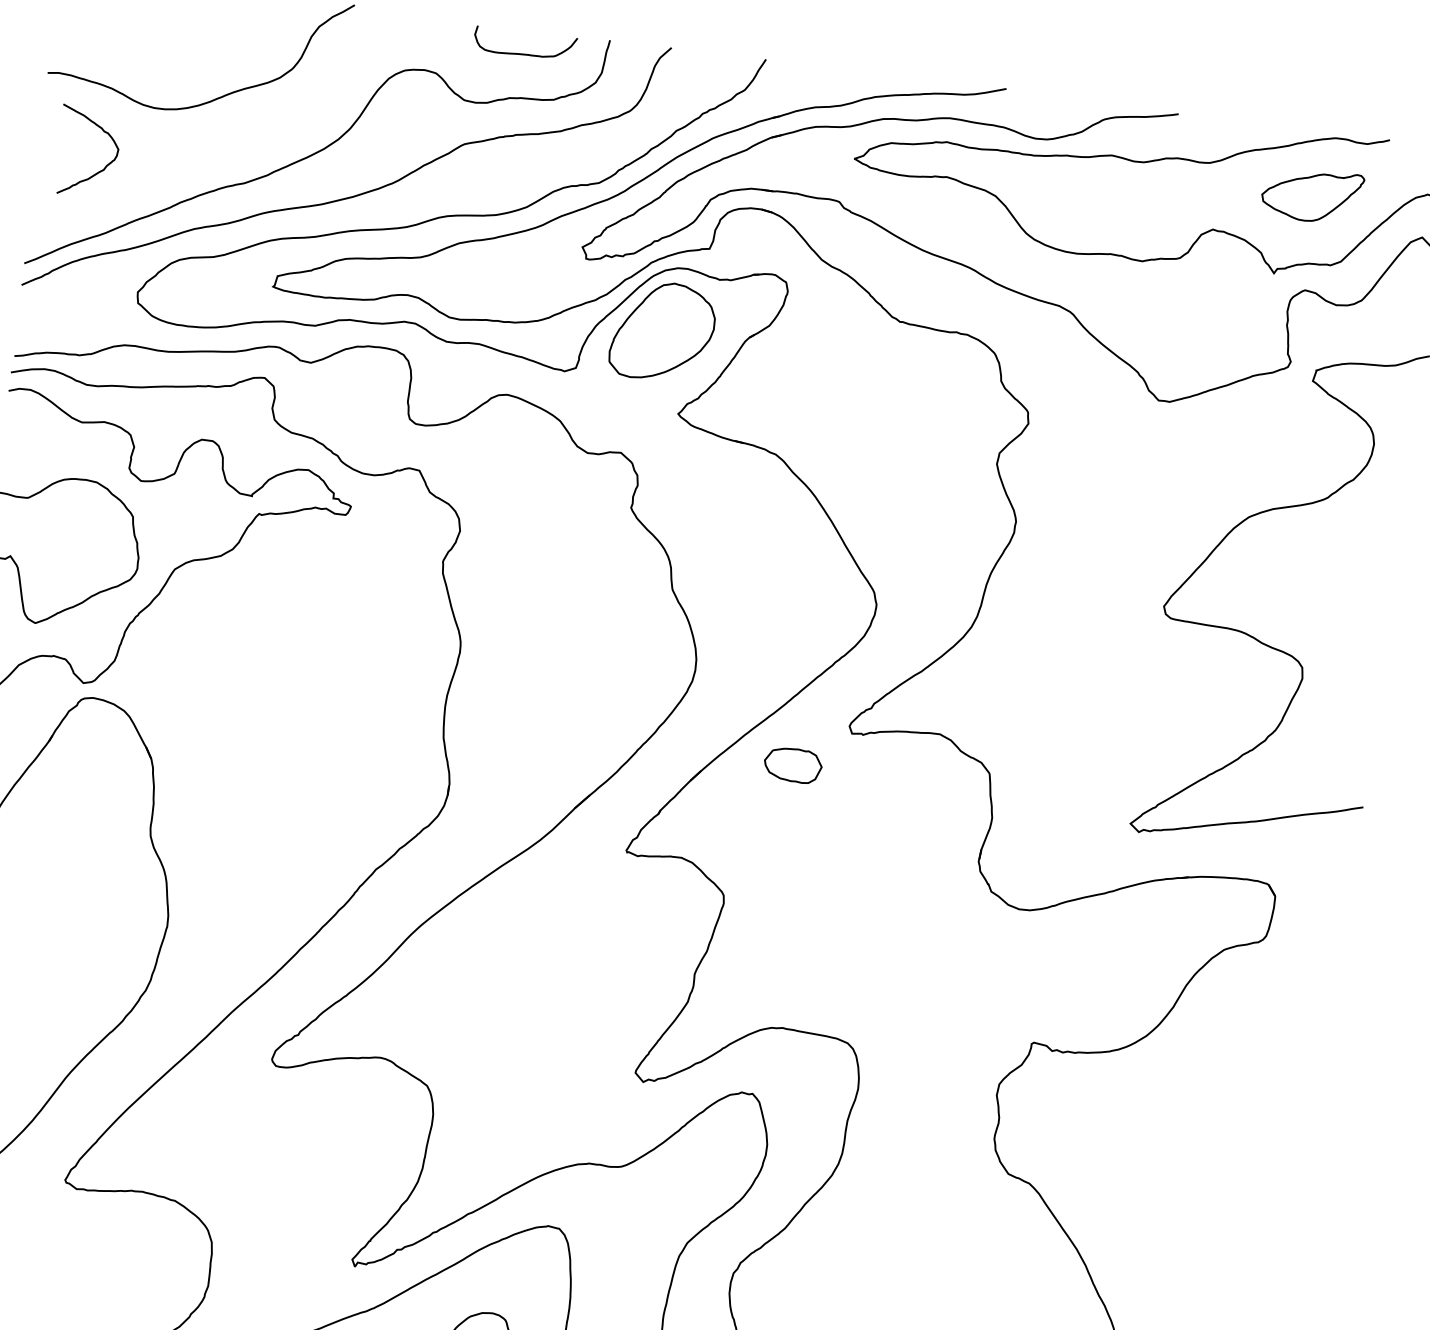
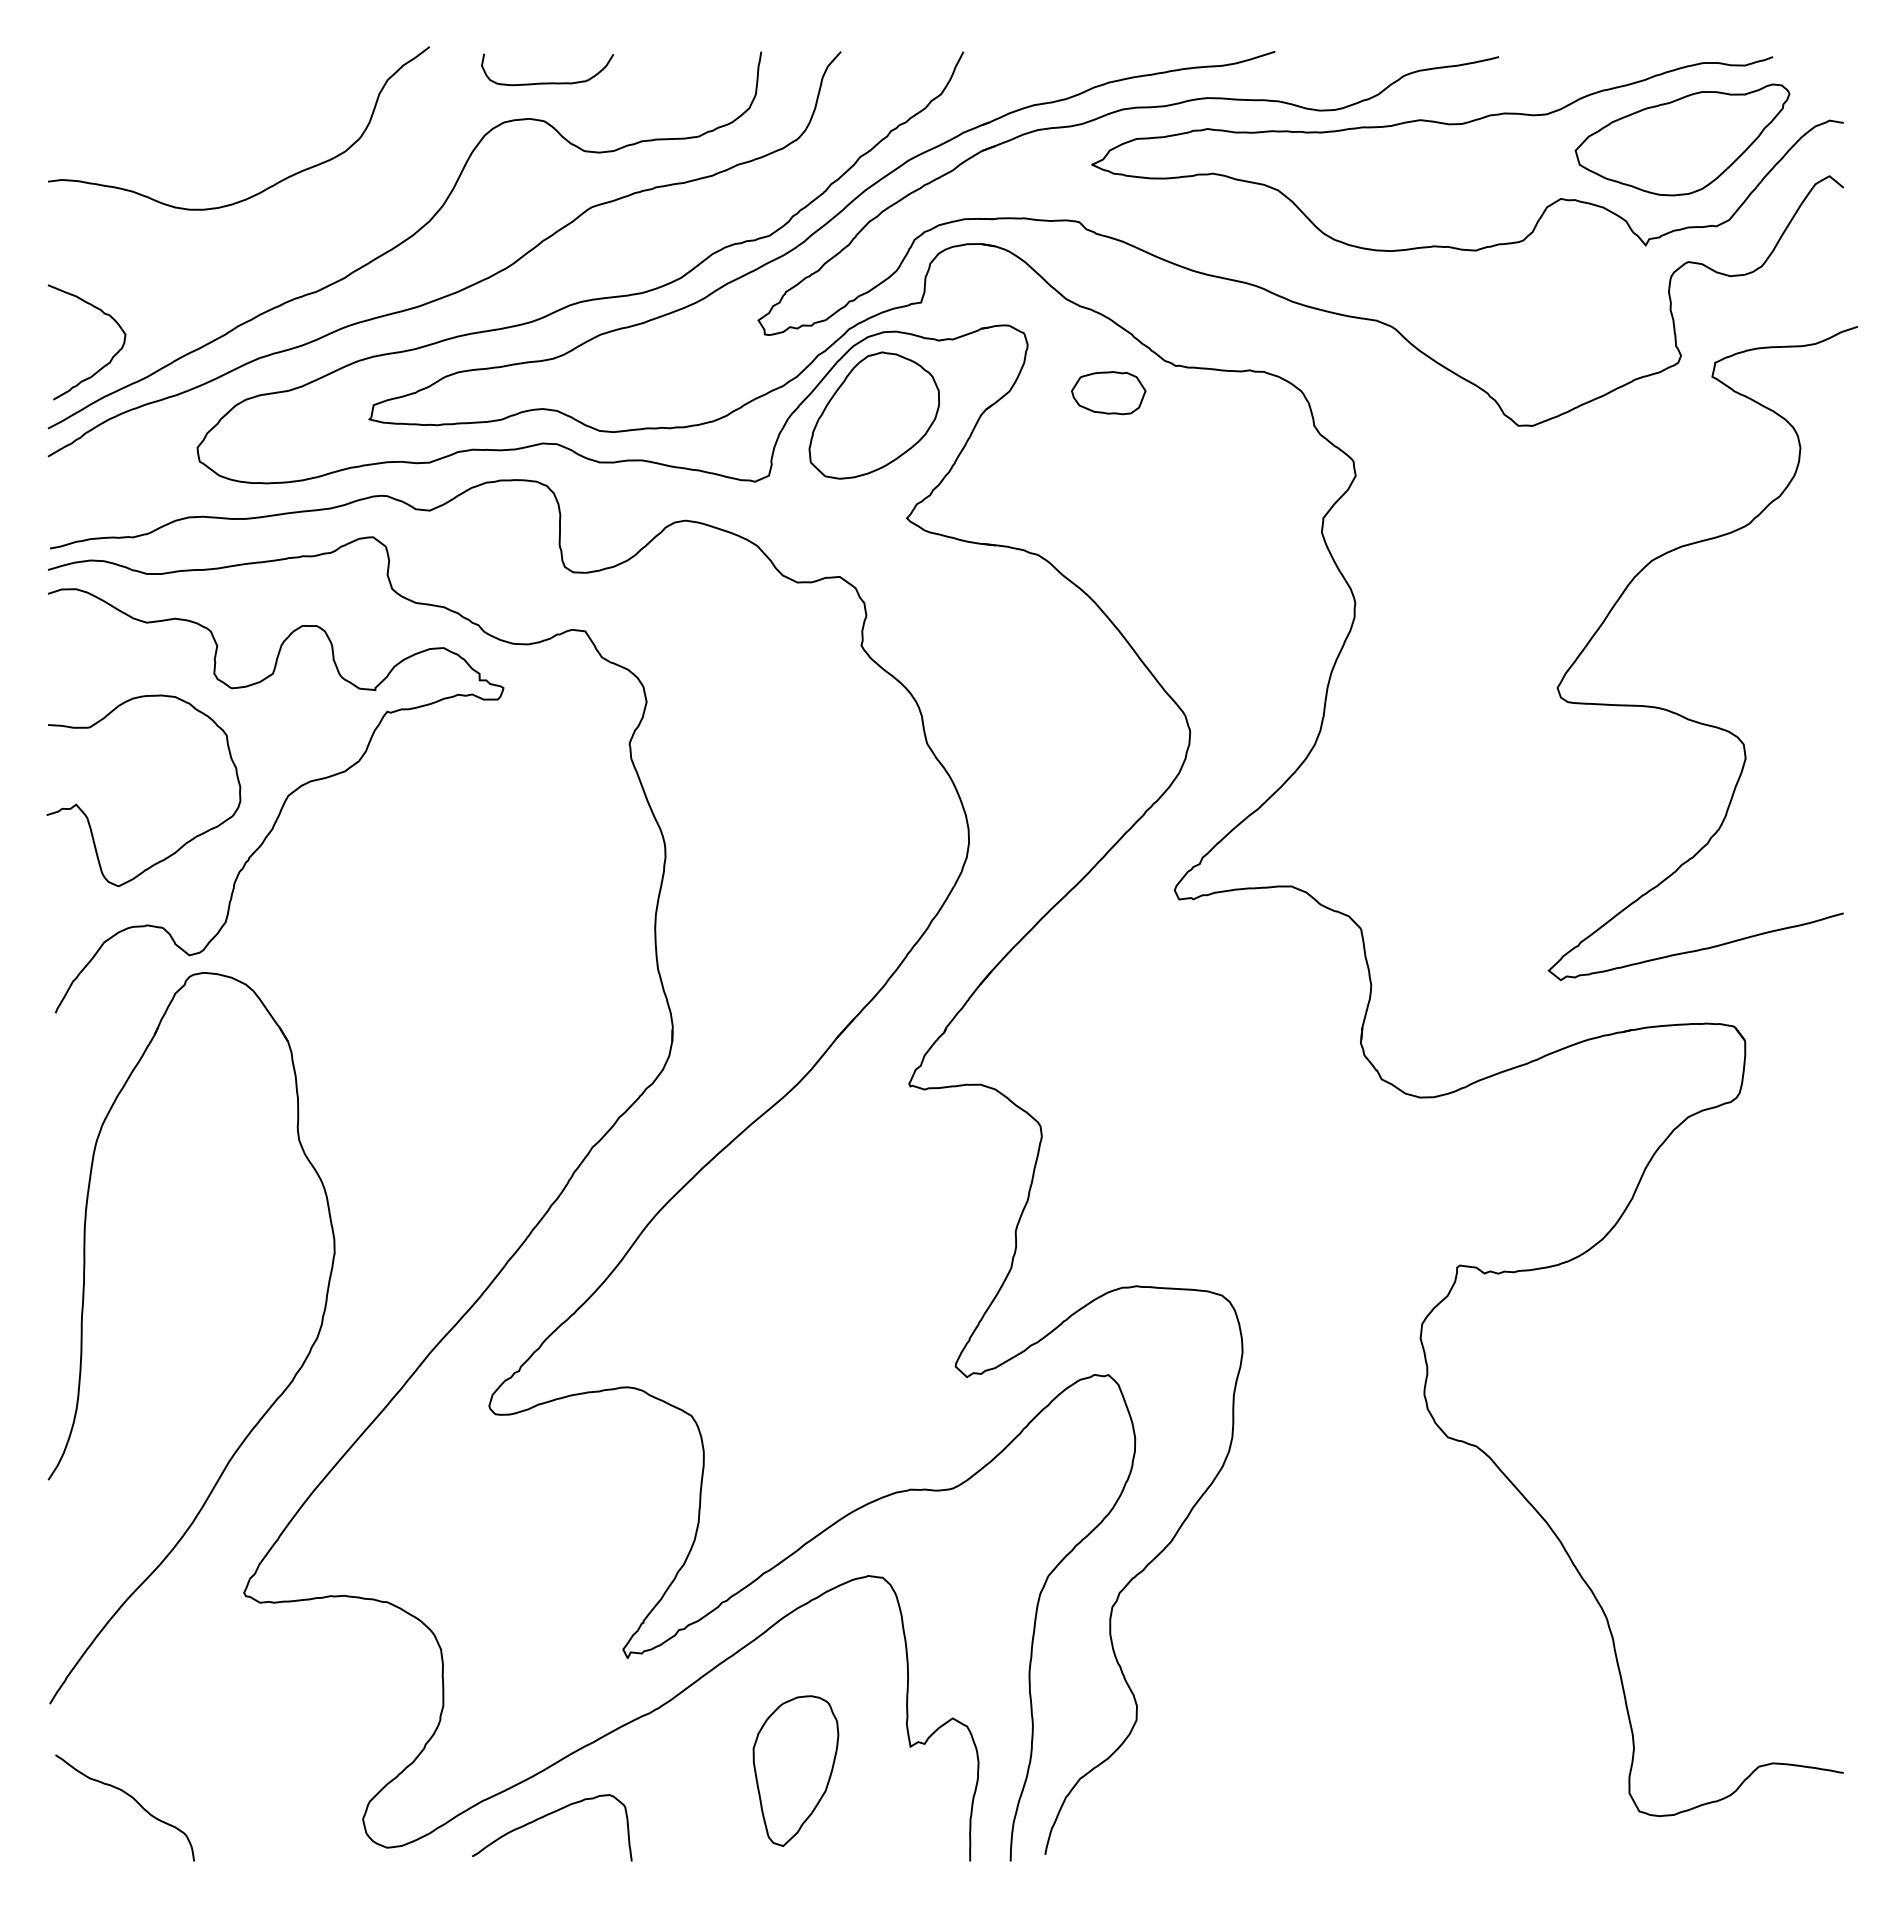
curve: (524, 53) -> (547, 82), moved
curve: (98, 171) -> (103, 365), moved
part: (1312, 195) -> (1682, 139), size x1.67
part: (792, 765) -> (1108, 393), moved

